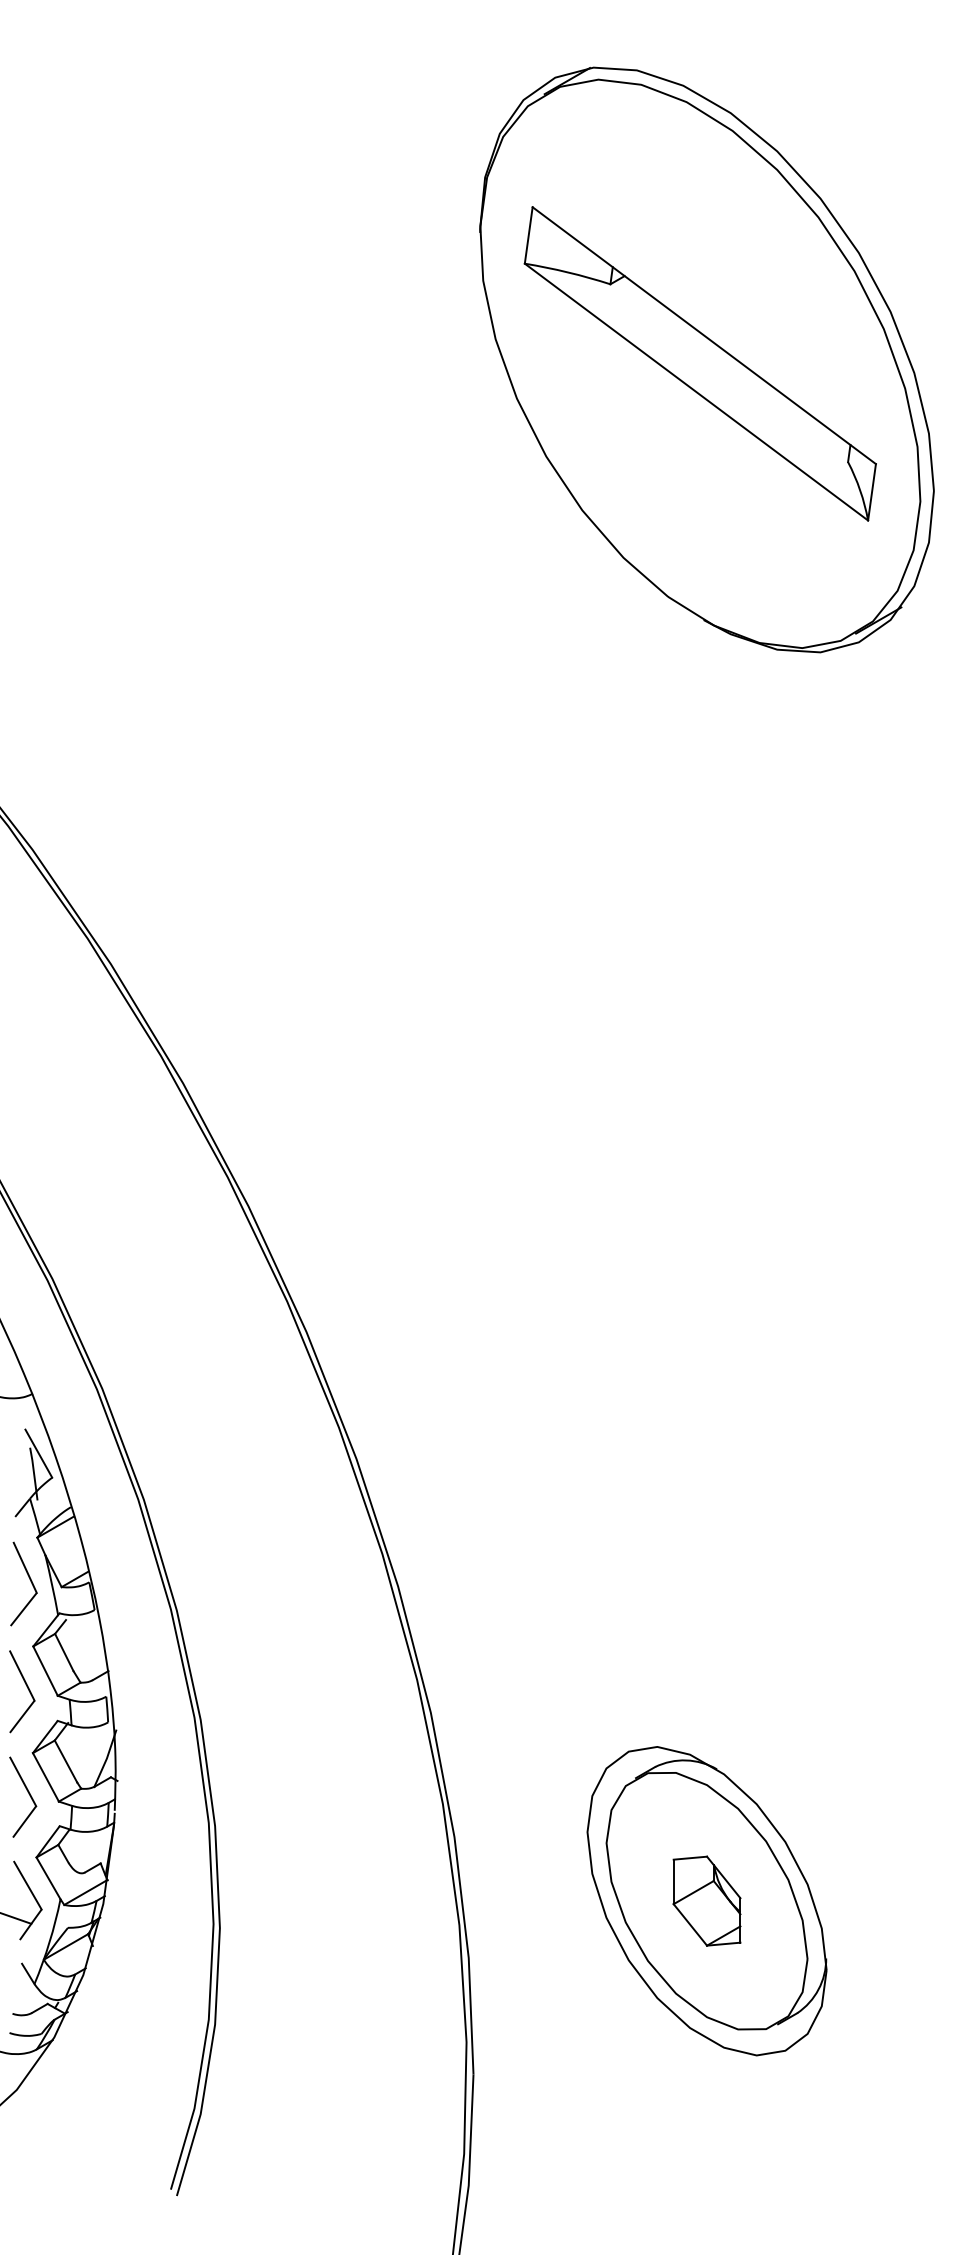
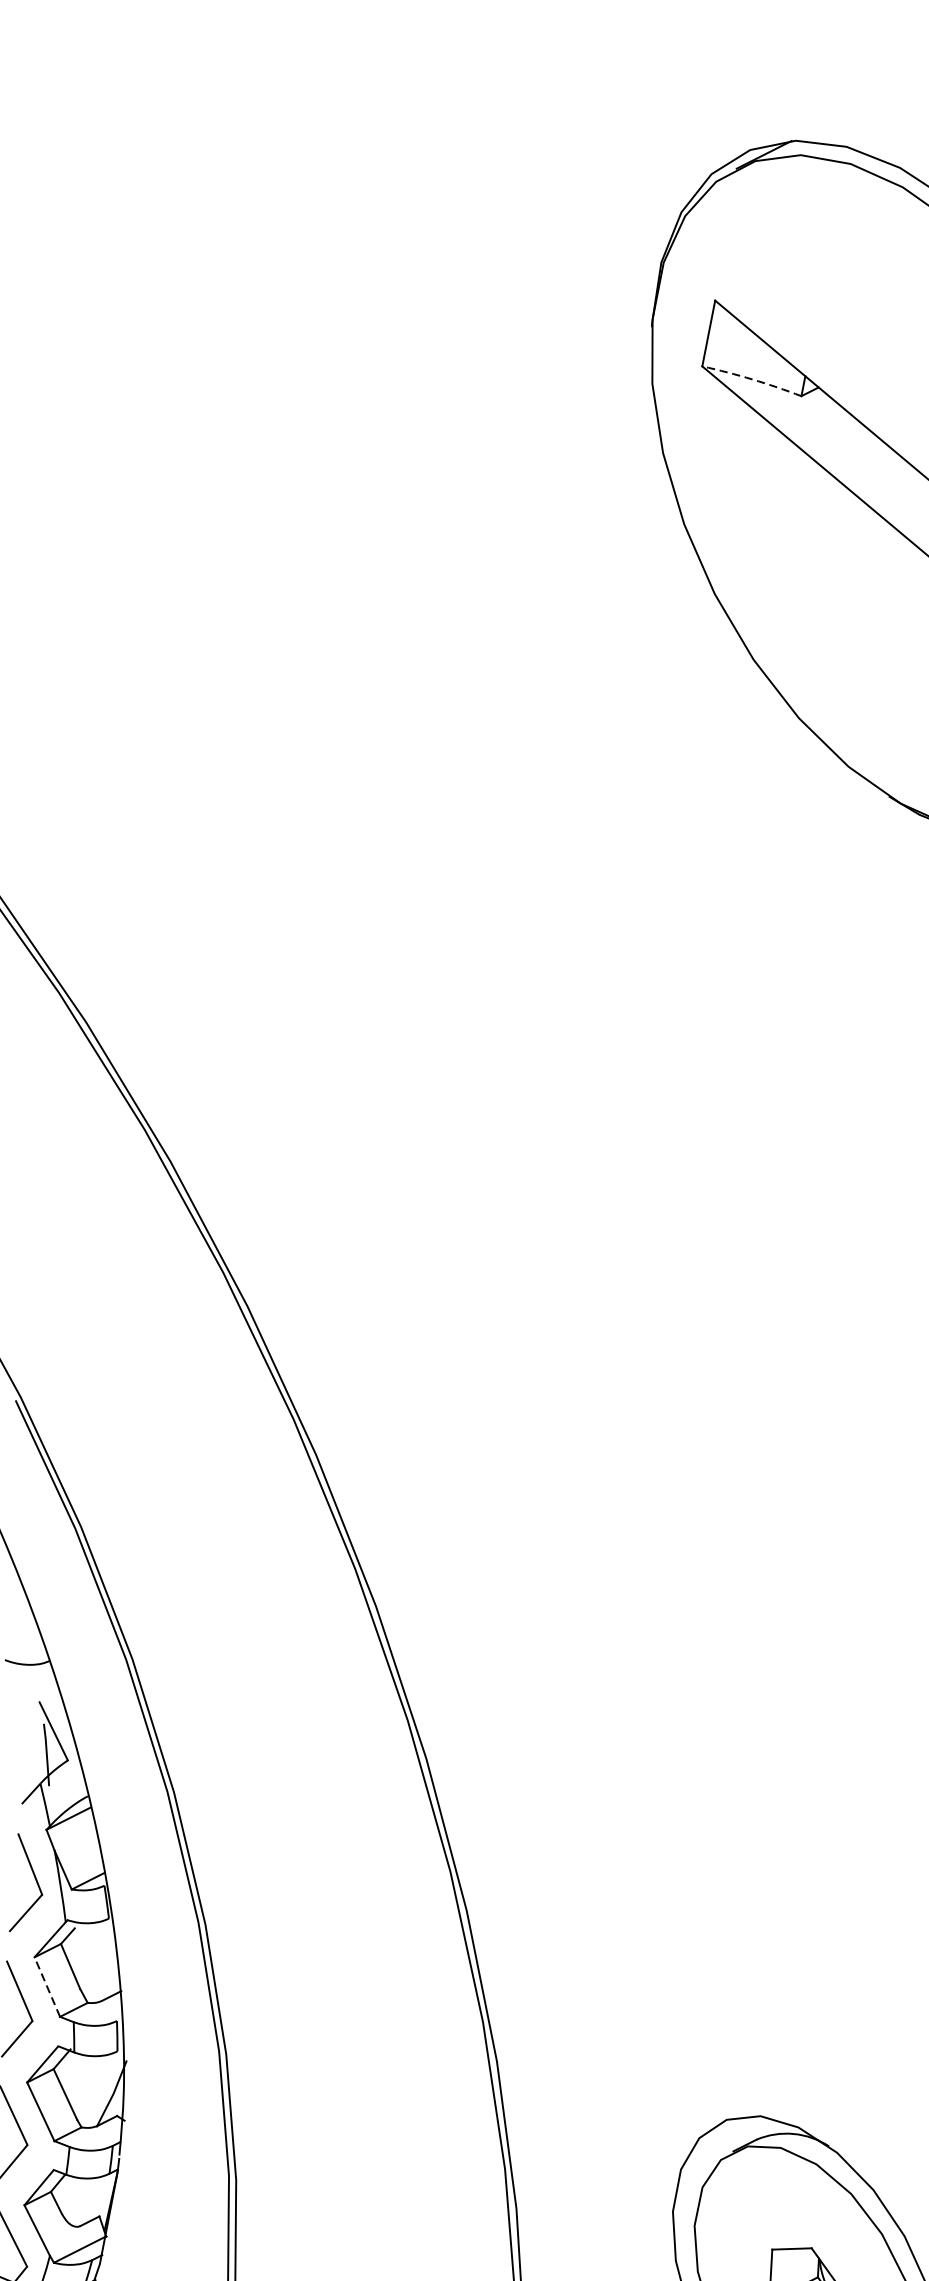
arc: (568, 272) -> (753, 379), solid -> dashed
line: (45, 1671) -> (47, 1987), solid -> dashed

